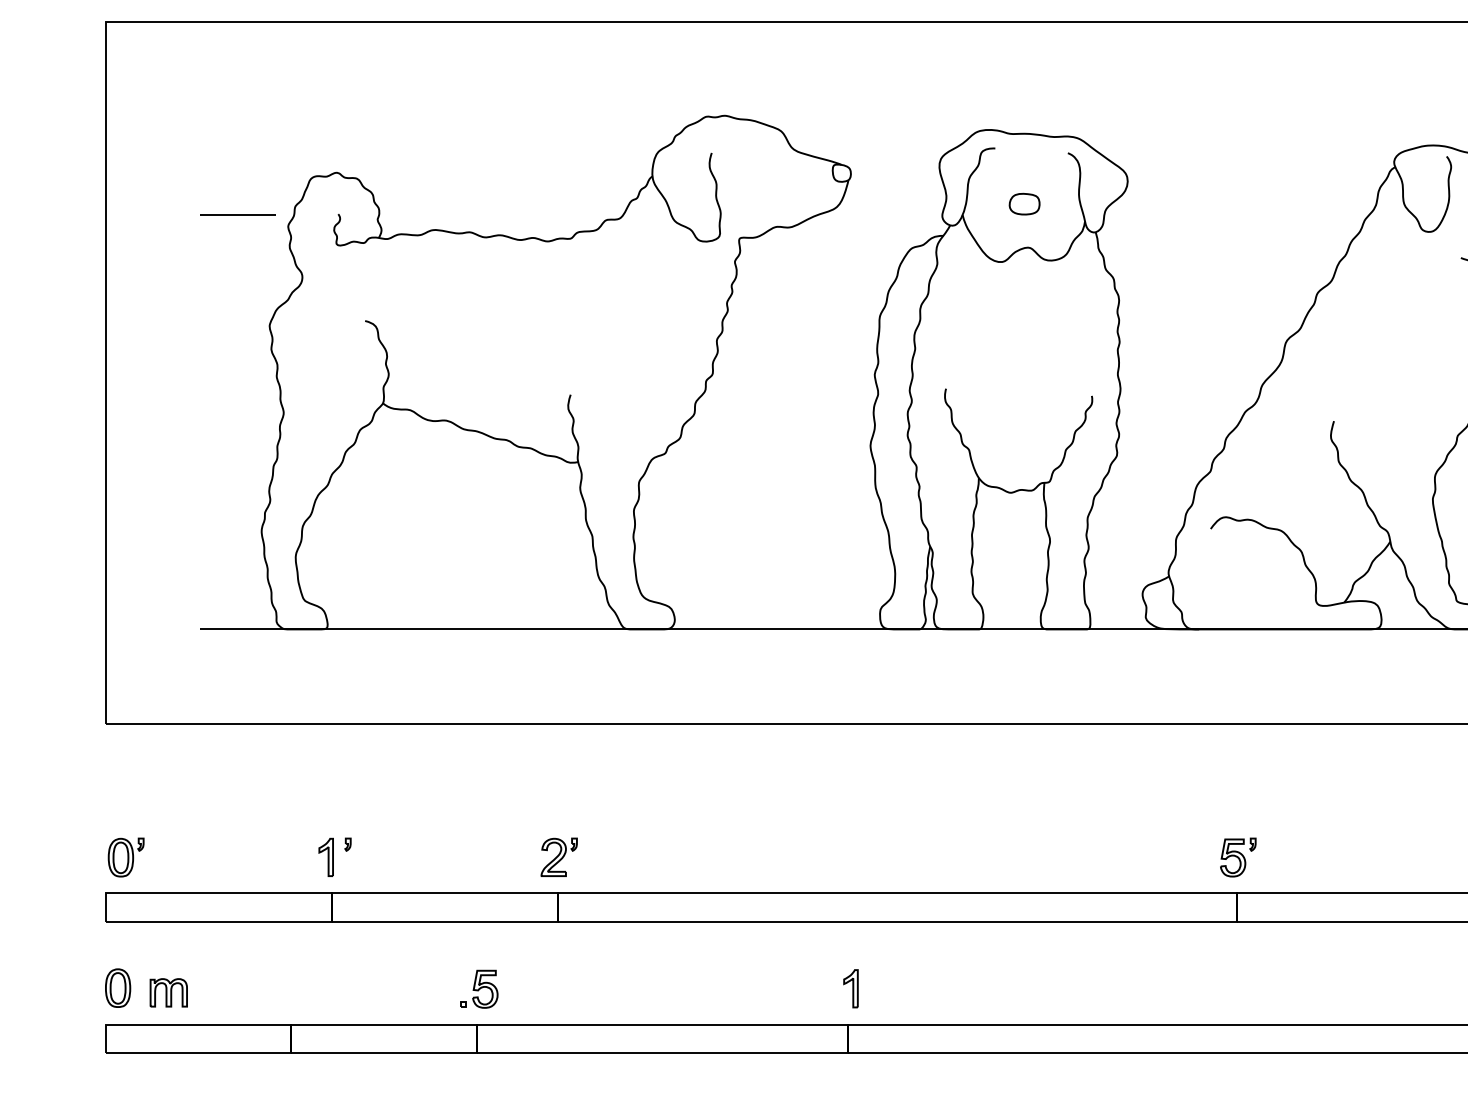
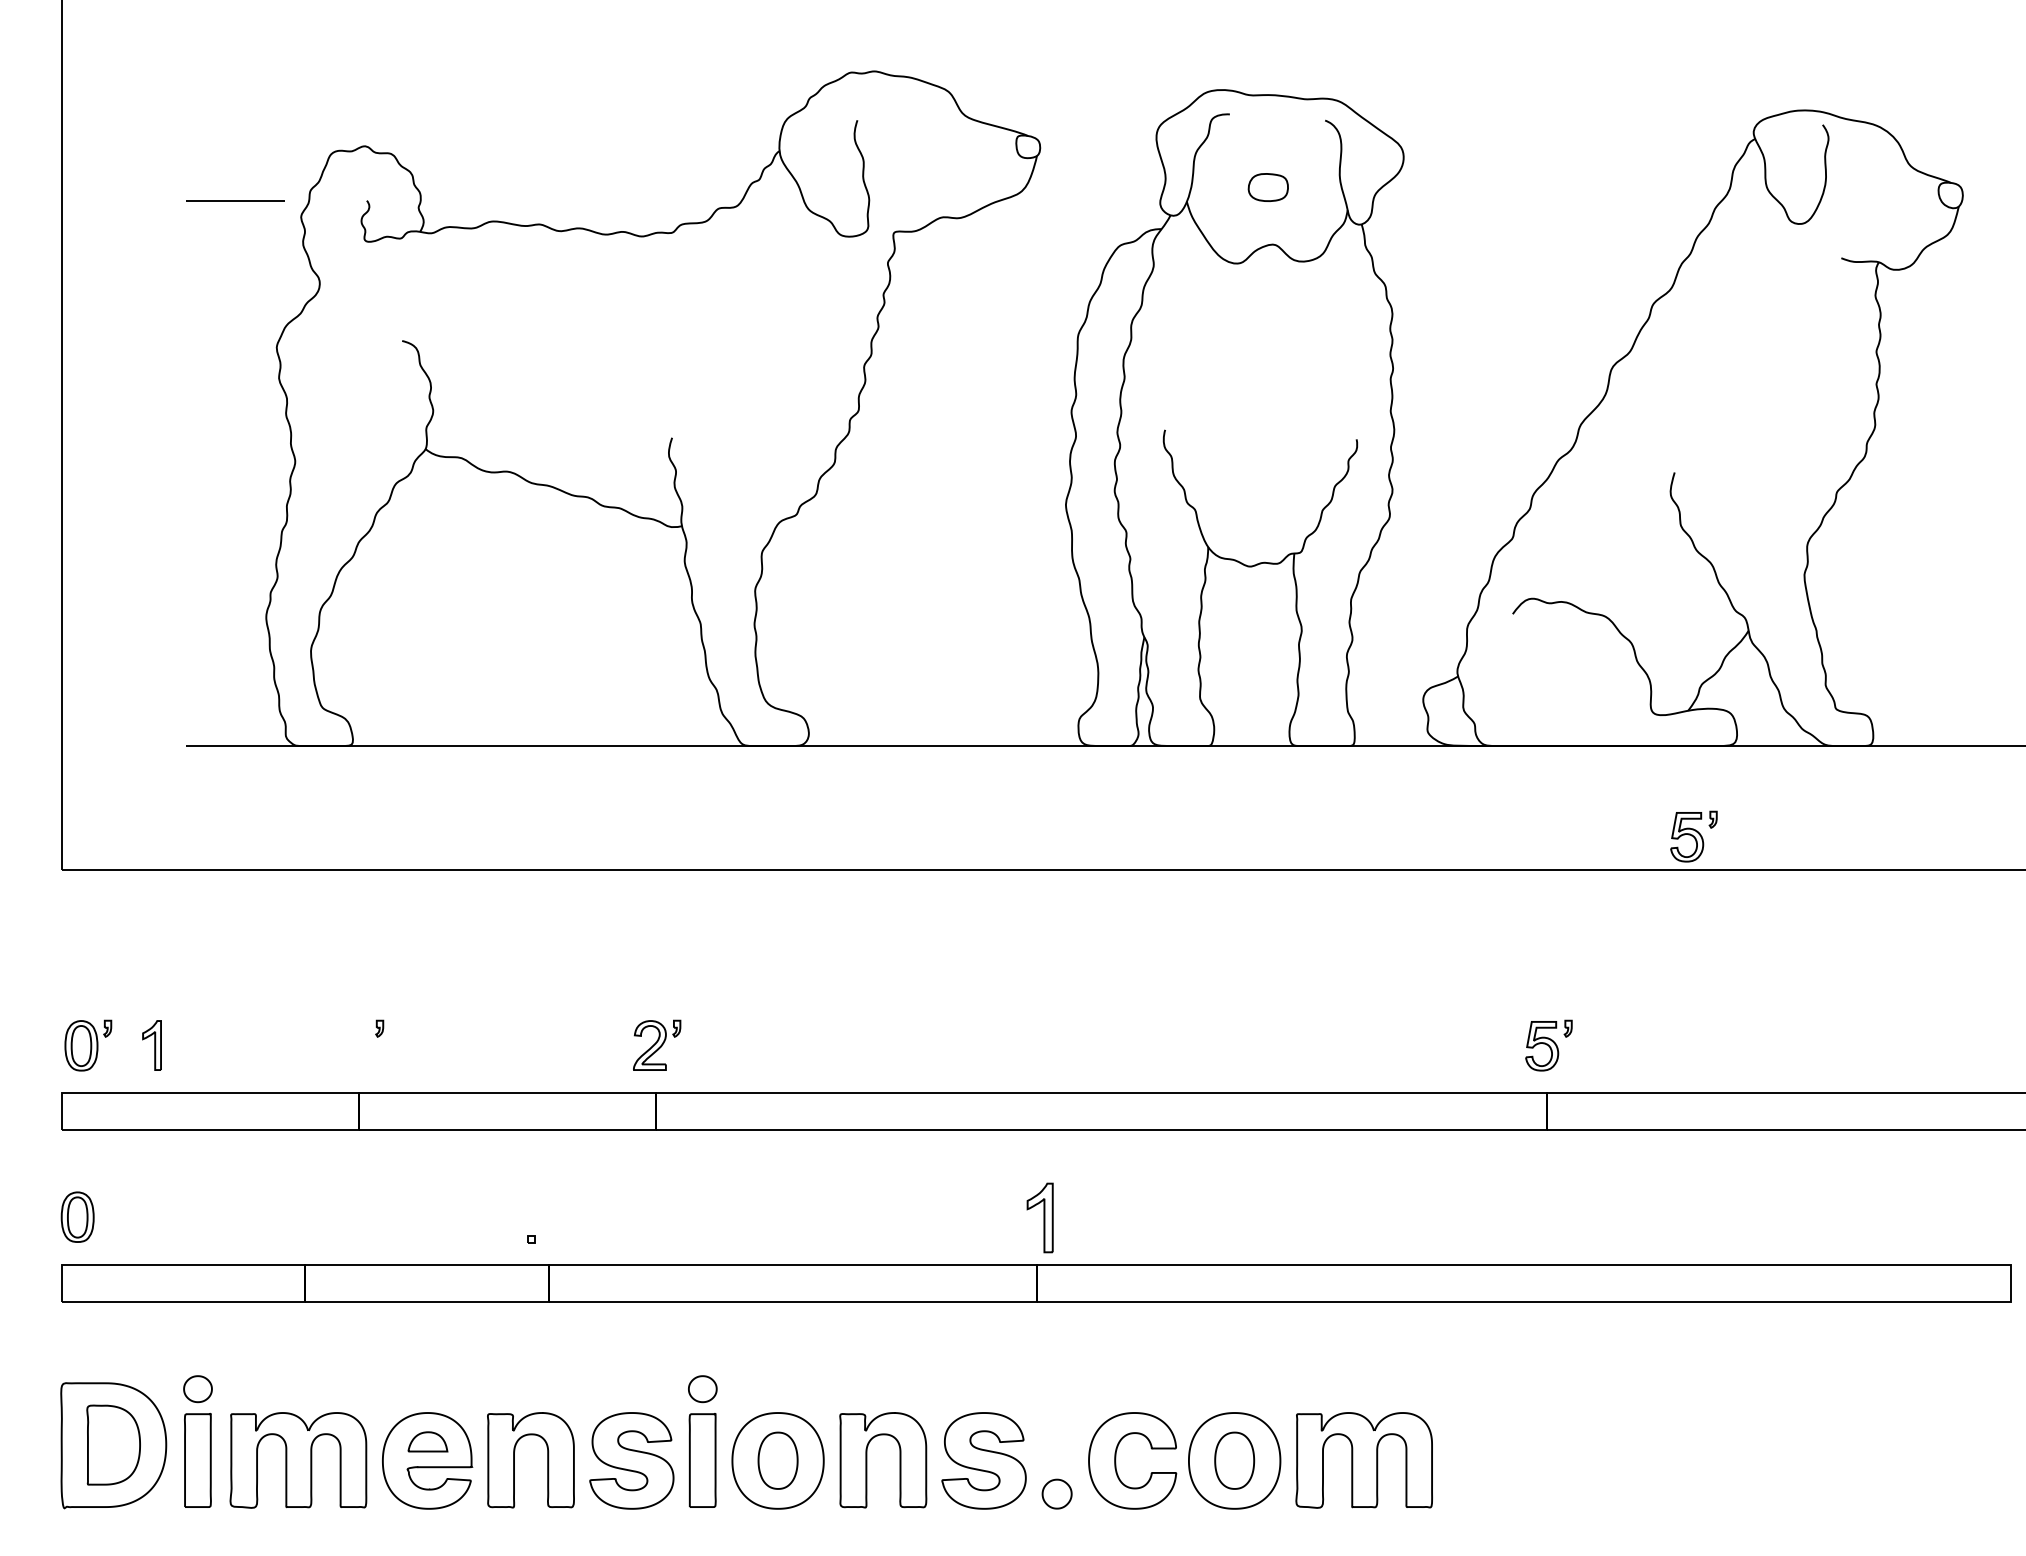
part: (1348, 698) -> (1693, 836), added
part: (325, 857) -> (151, 1045), moved
part: (851, 988) -> (1040, 1217), size x1.4
part: (485, 989) -> (560, 1218), removed
part: (168, 992) -> (144, 1223), removed

